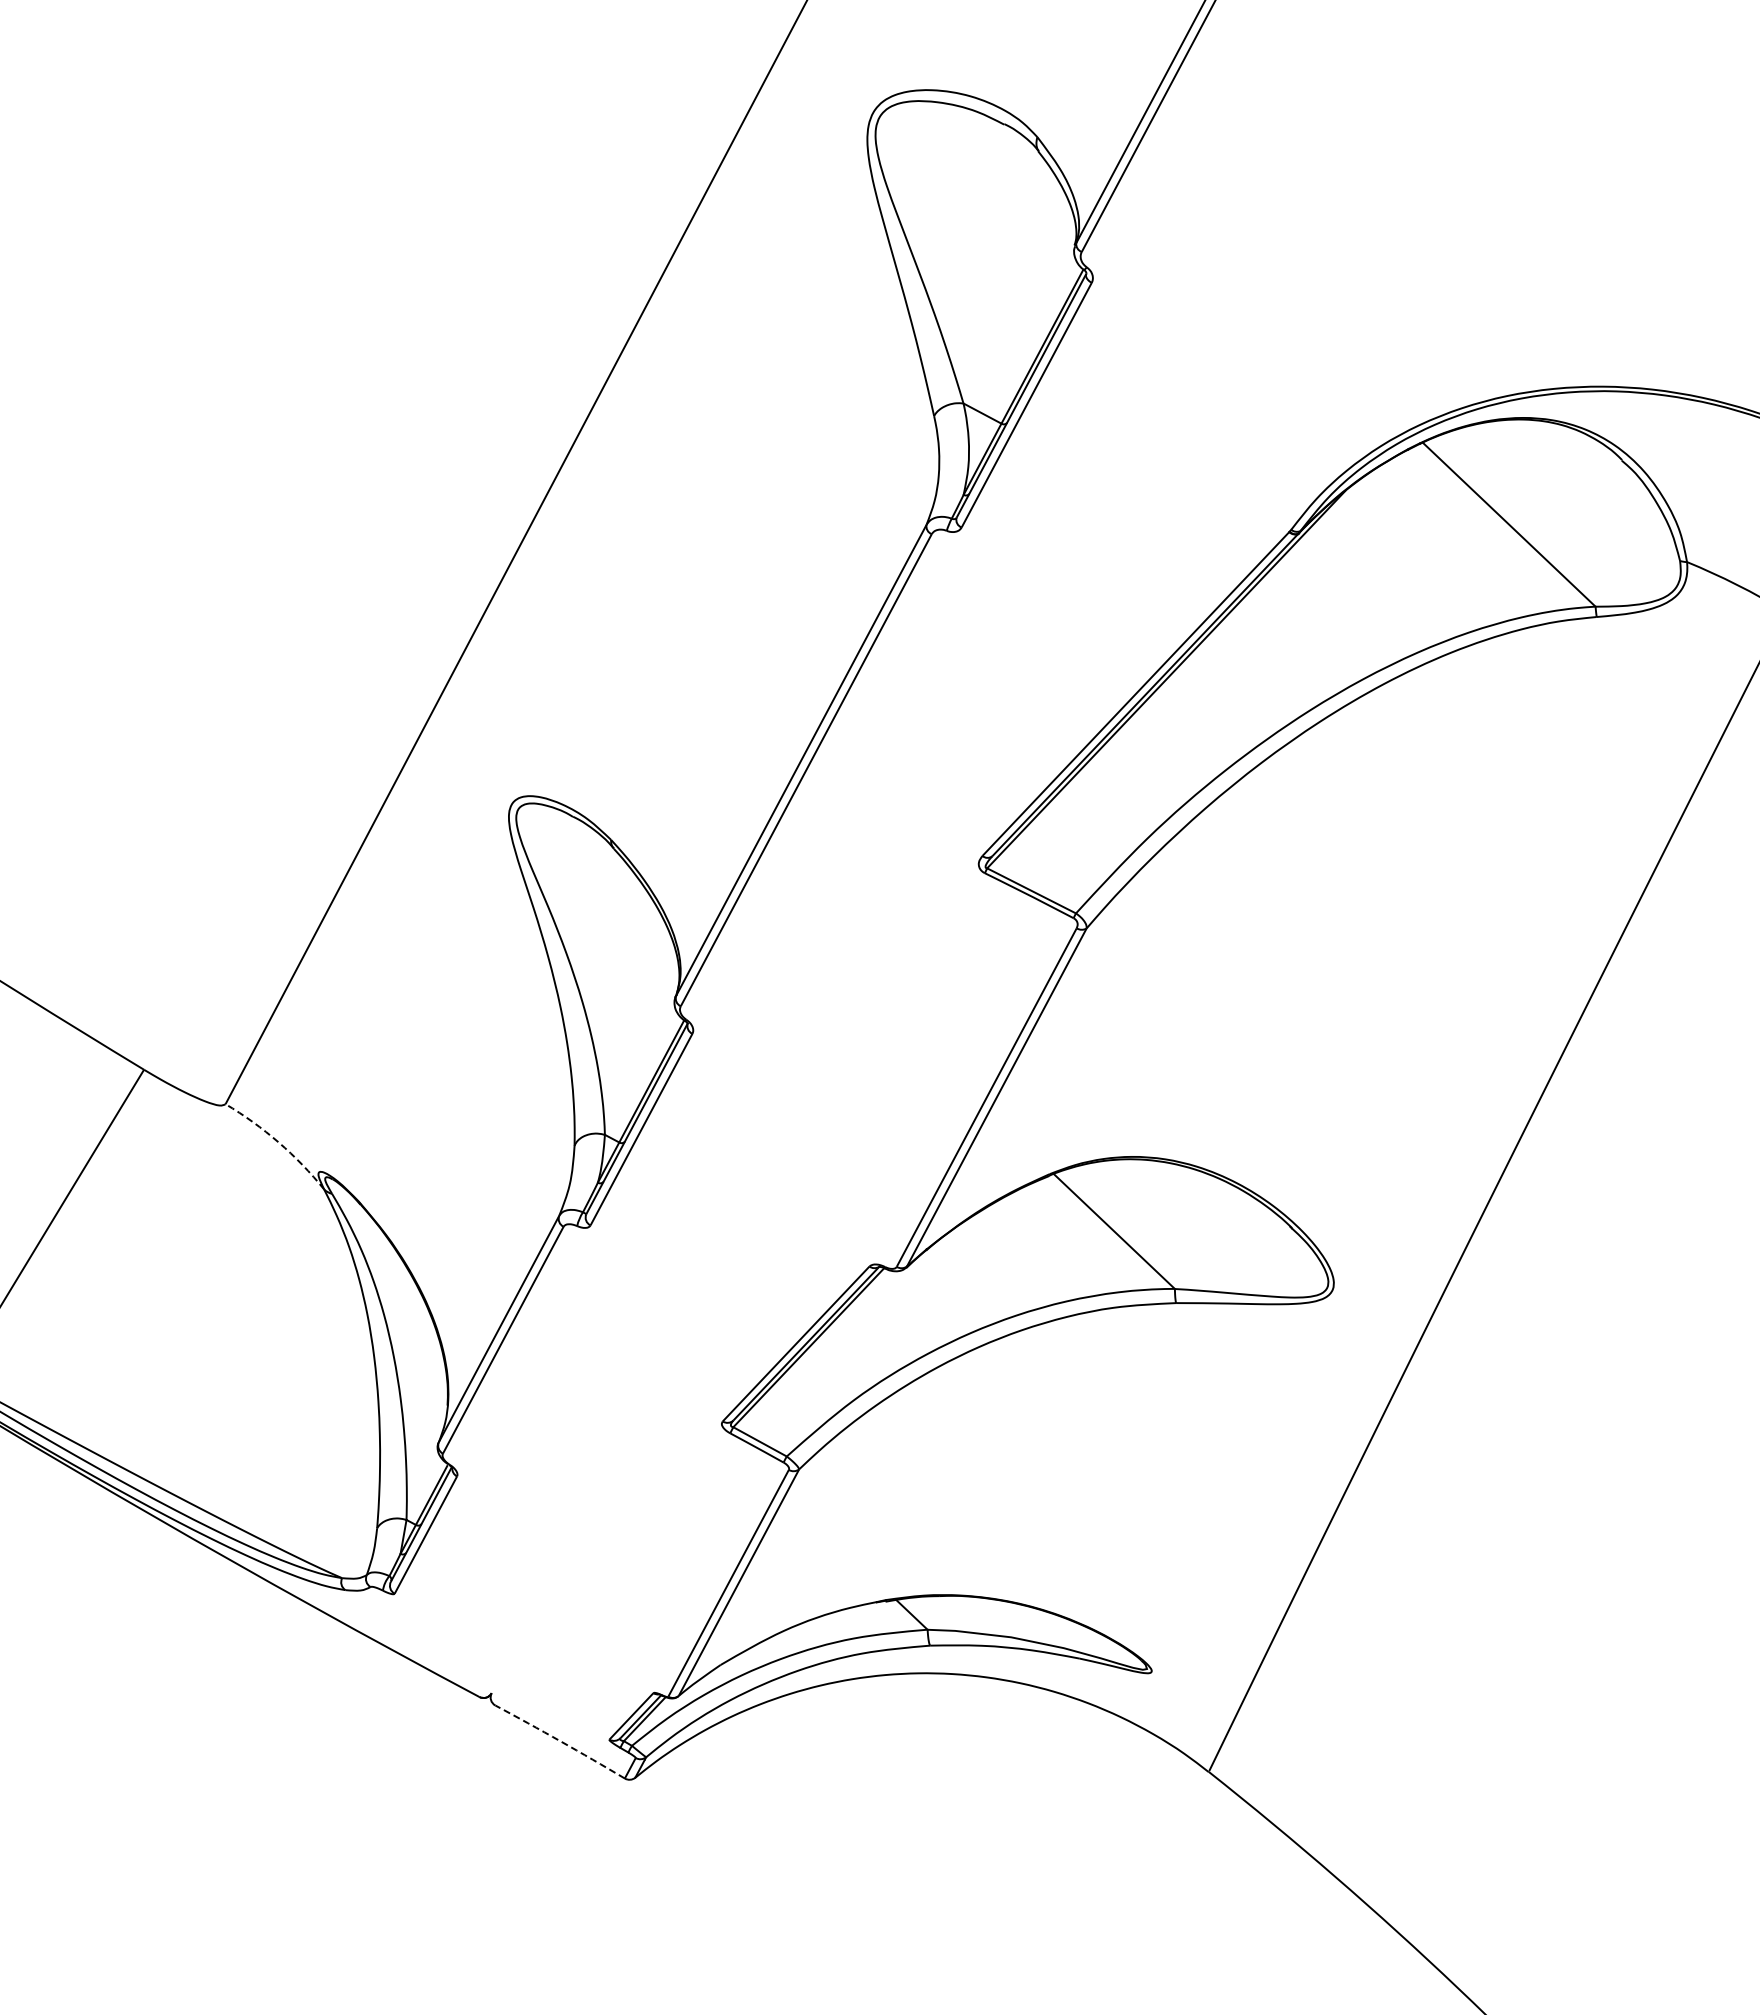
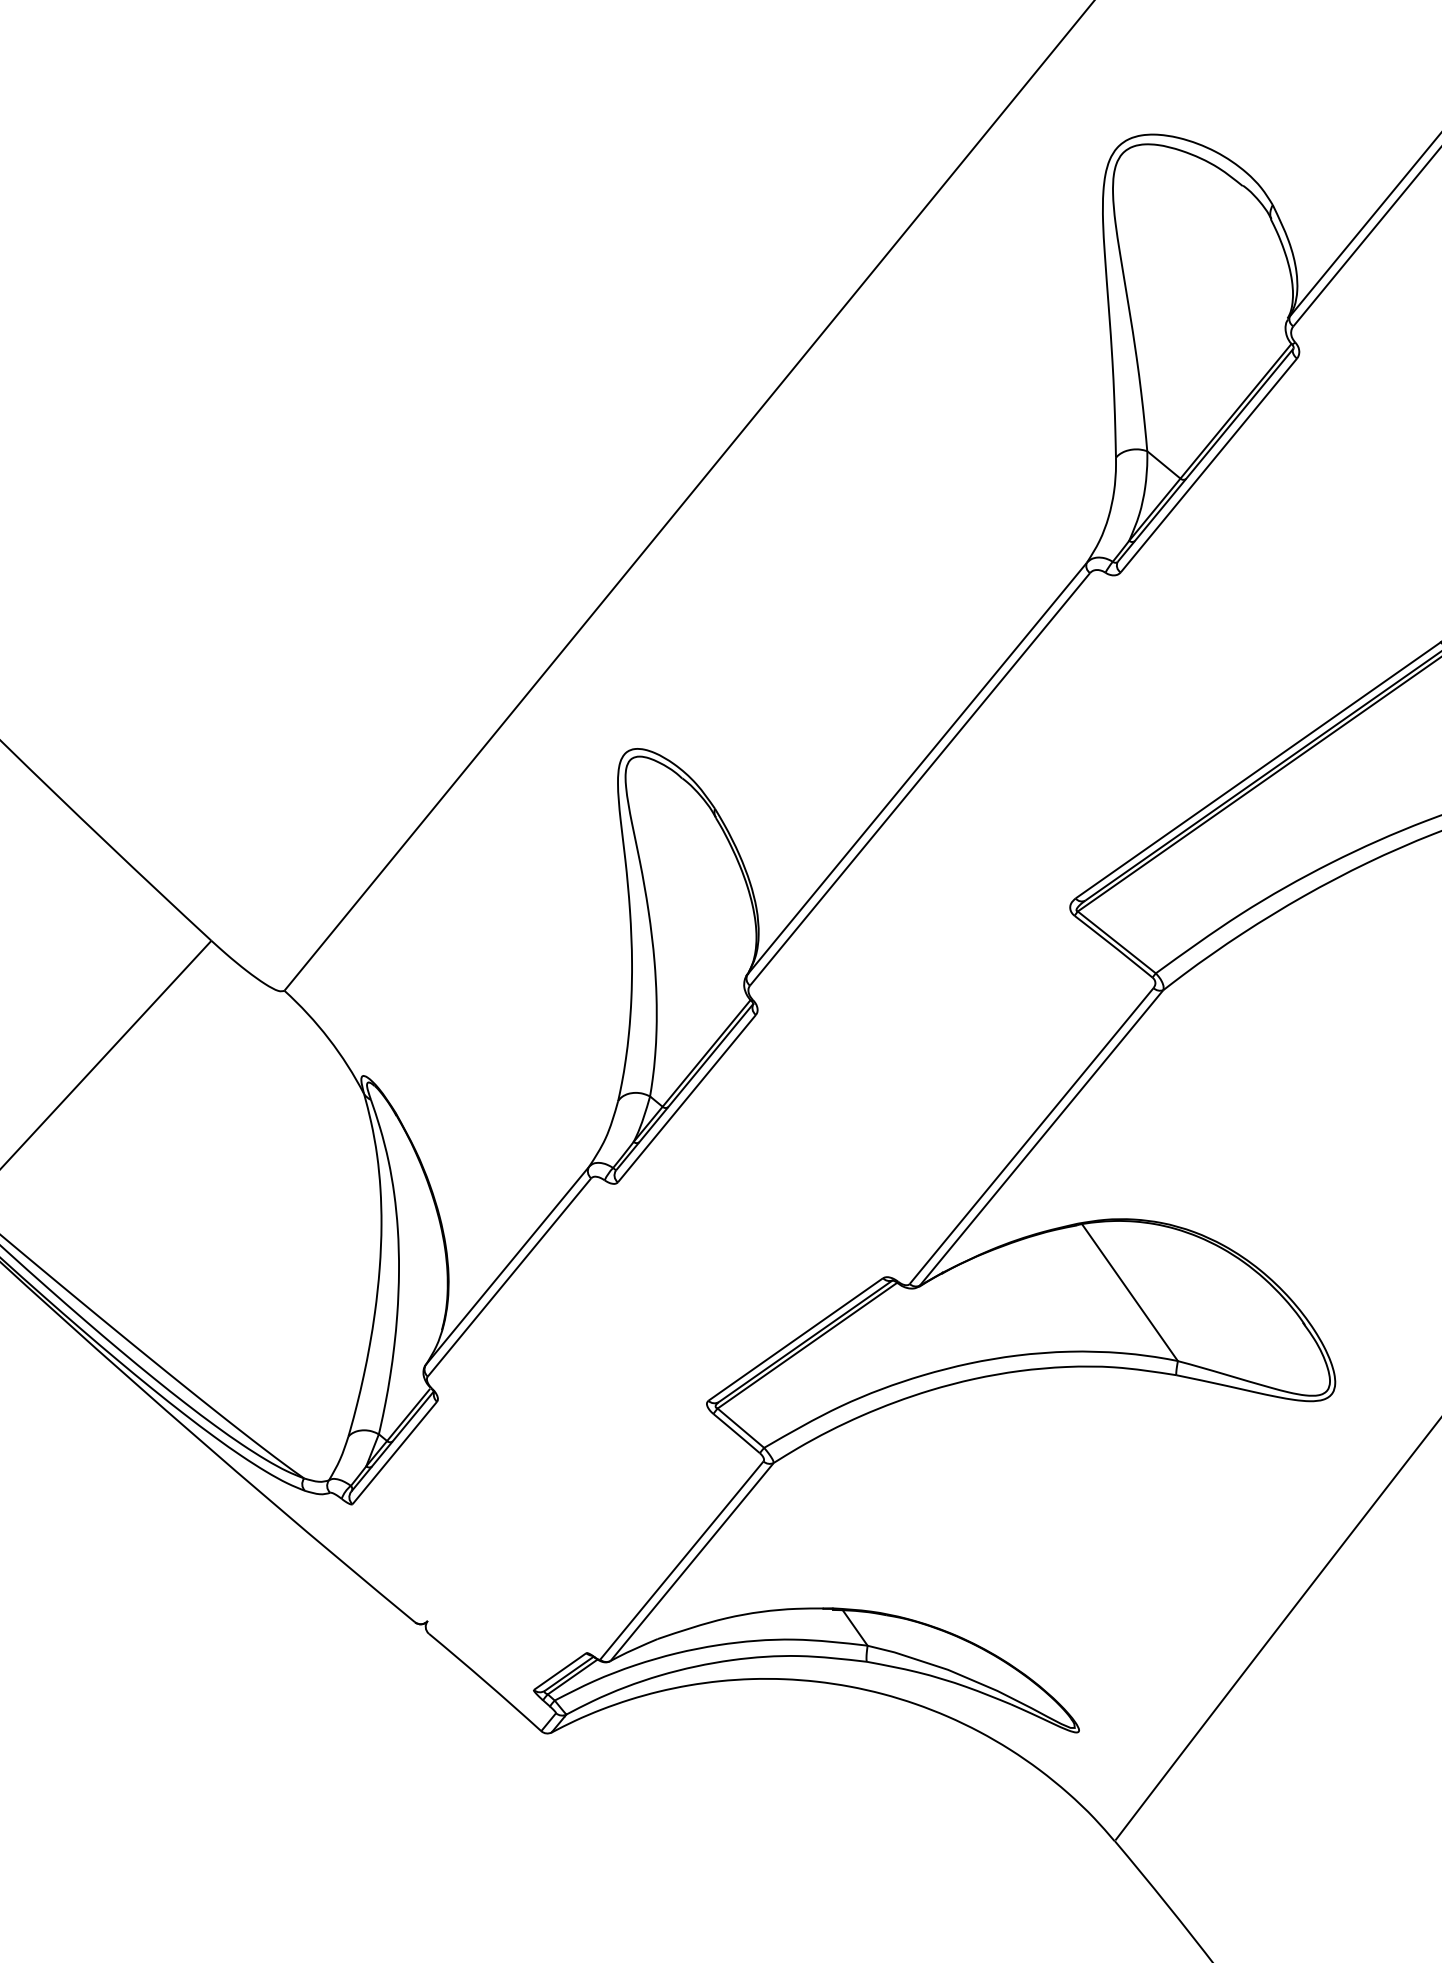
arc: (278, 1142) -> (328, 1038), dashed -> solid
arc: (560, 1741) -> (485, 1682), dashed -> solid

